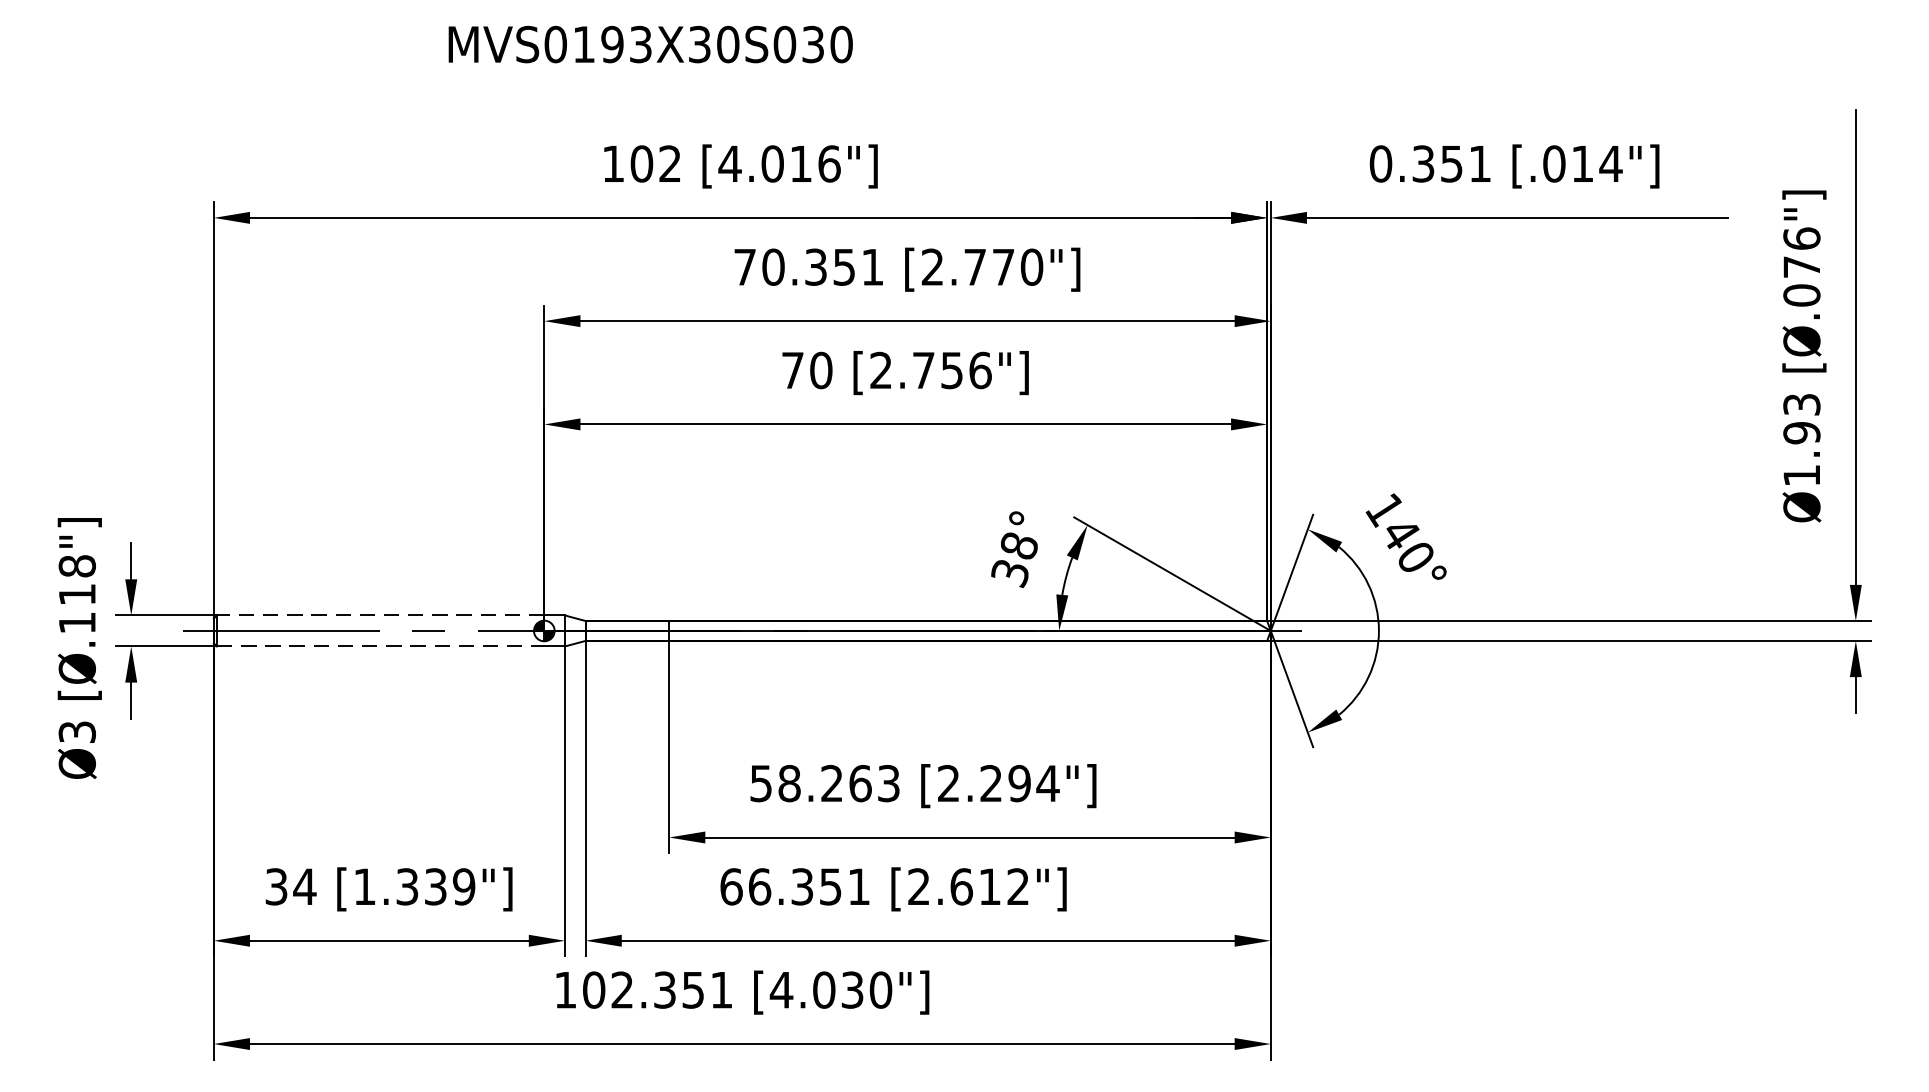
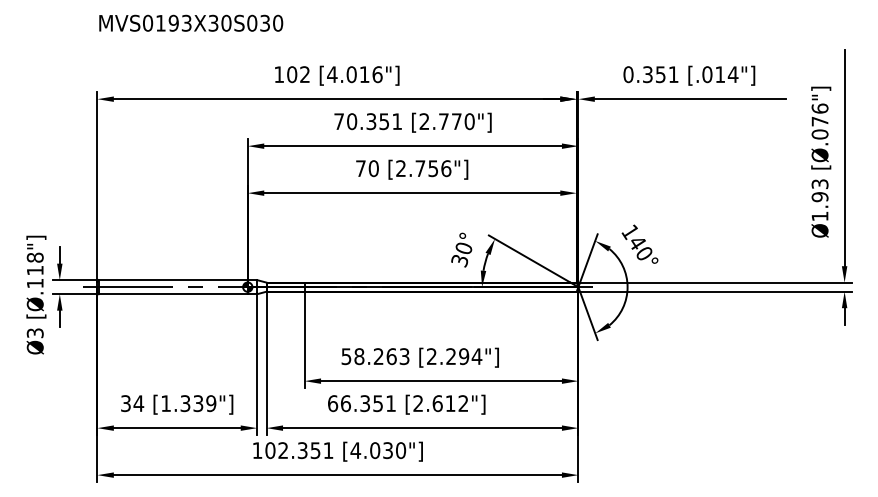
text: (651, 42) -> (191, 22), moved
text: (1018, 546) -> (463, 248), 38° -> 30°
line: (378, 616) -> (172, 280), dashed -> solid
line: (381, 647) -> (173, 294), dashed -> solid

